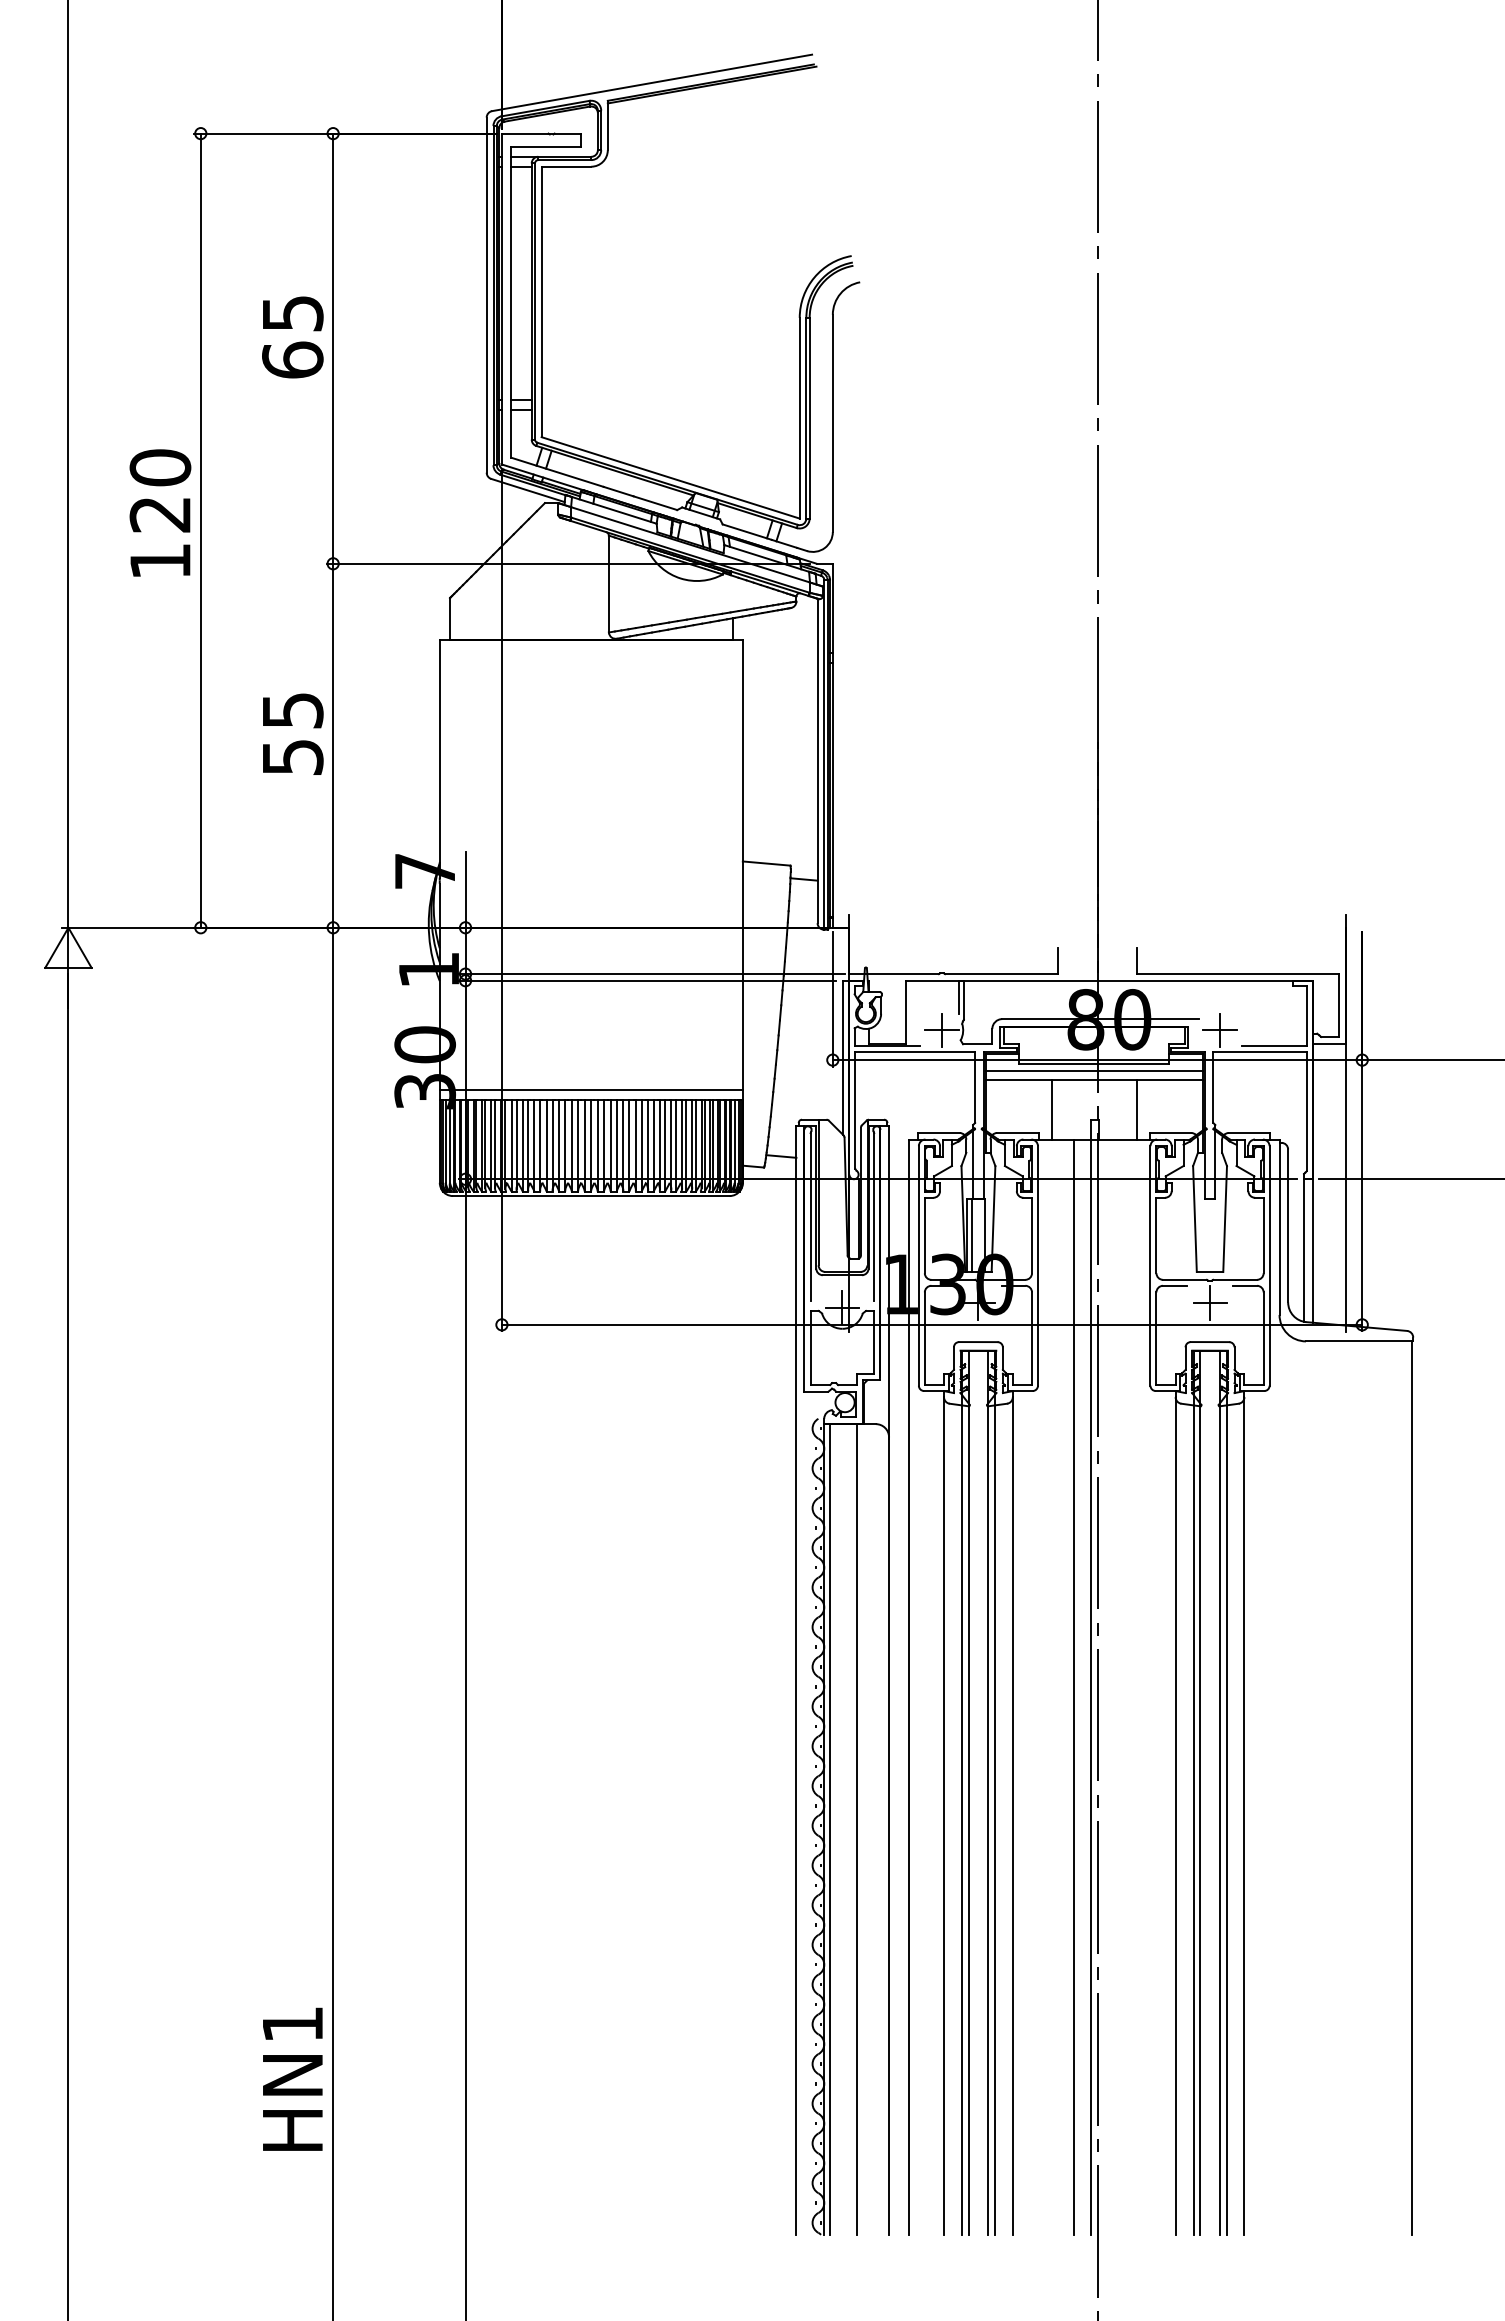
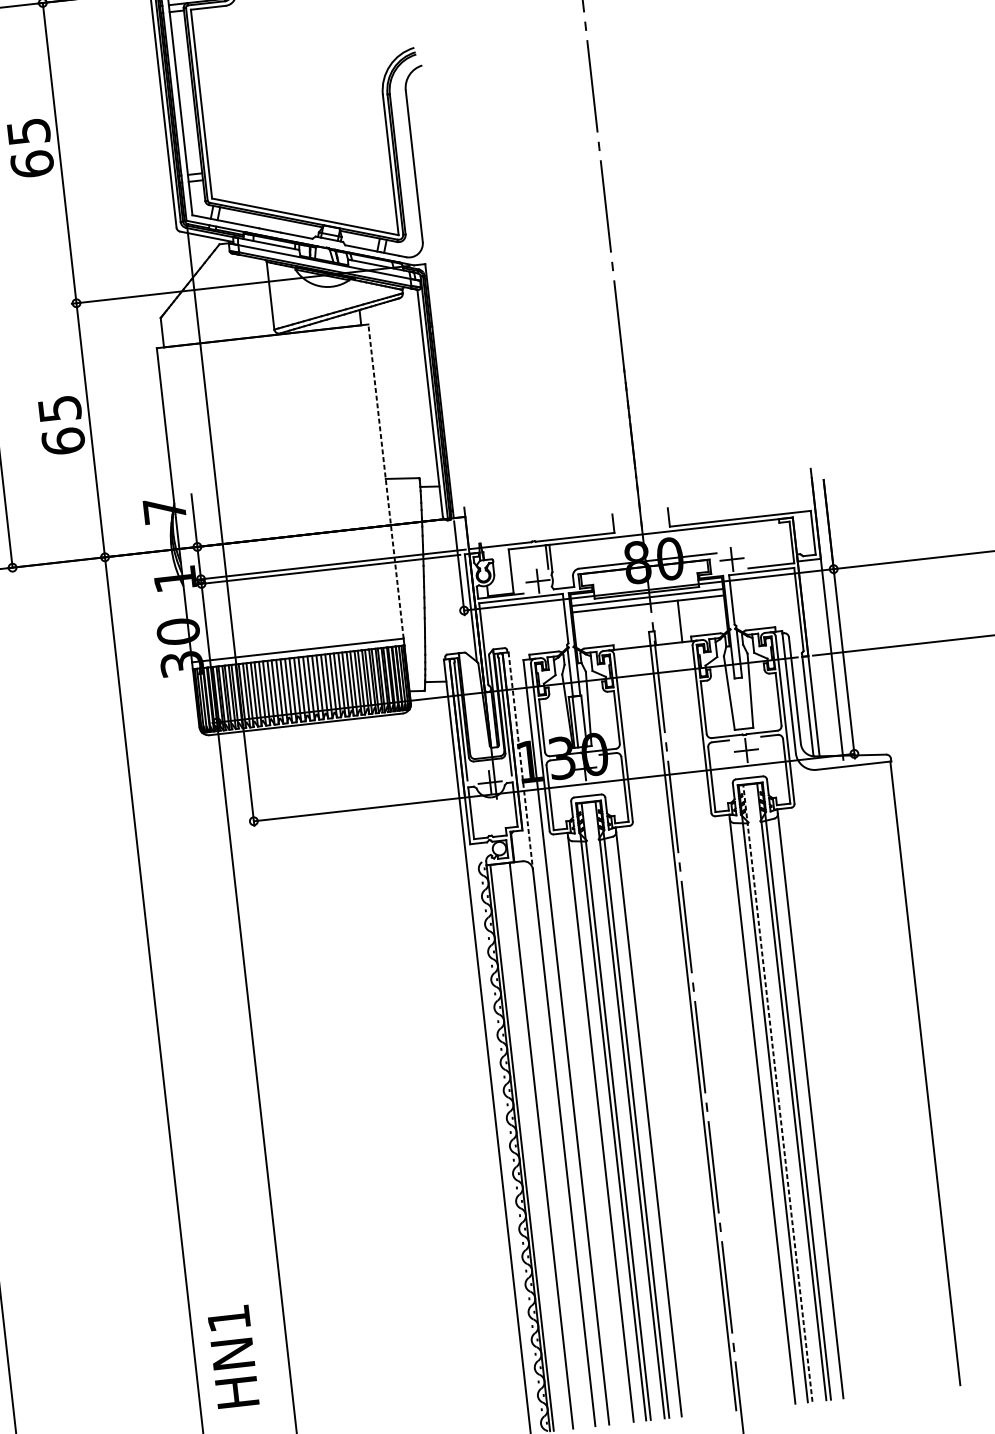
text: (292, 756) -> (63, 440), 55 -> 65
line: (742, 864) -> (385, 481), solid -> dashed
line: (1051, 1109) -> (620, 627), removed
line: (889, 1282) -> (521, 761), solid -> dashed
line: (1074, 1686) -> (681, 1028), removed
line: (1200, 1793) -> (778, 1093), solid -> dashed
text: (292, 2078) -> (233, 1356), moved

